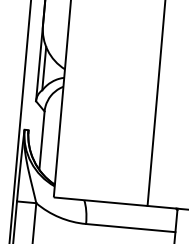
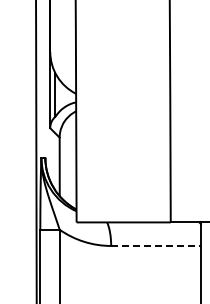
line: (131, 227) -> (156, 245), solid -> dashed

